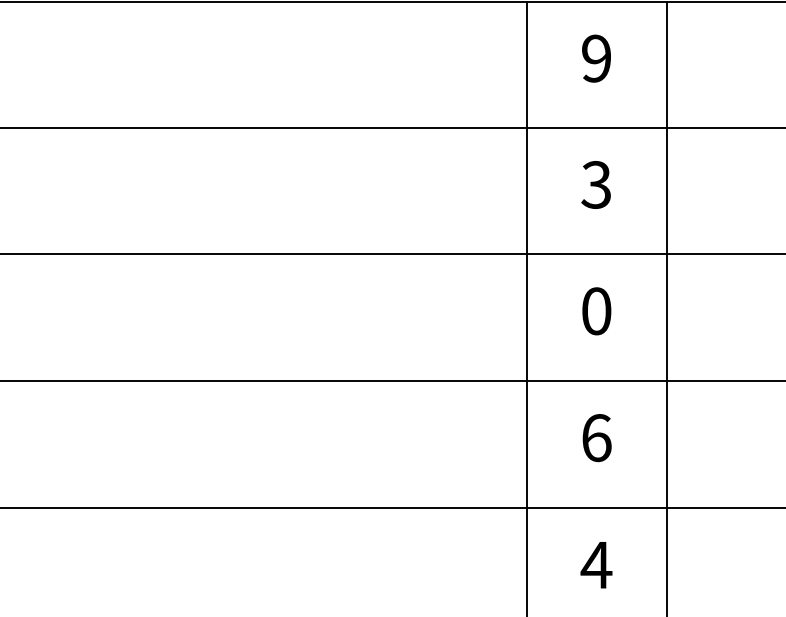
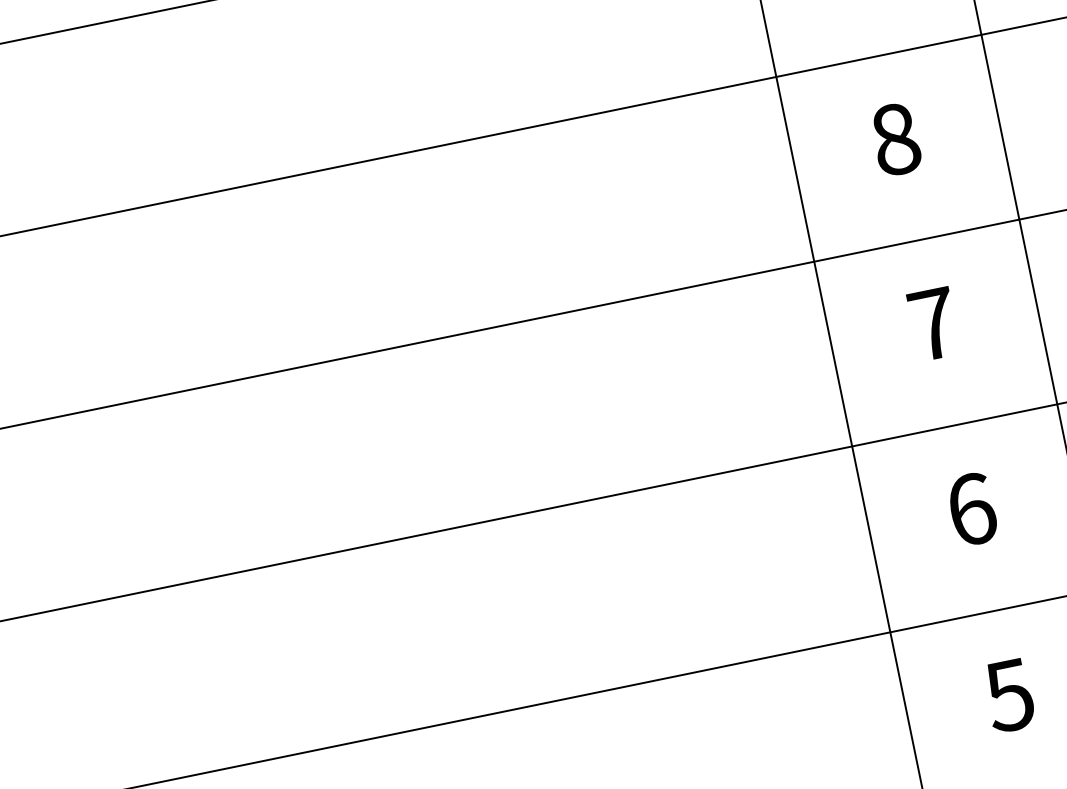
text: (596, 184) -> (895, 138), 3 -> 8
text: (596, 311) -> (933, 324), 0 -> 7
text: (596, 565) -> (1009, 695), 4 -> 5

